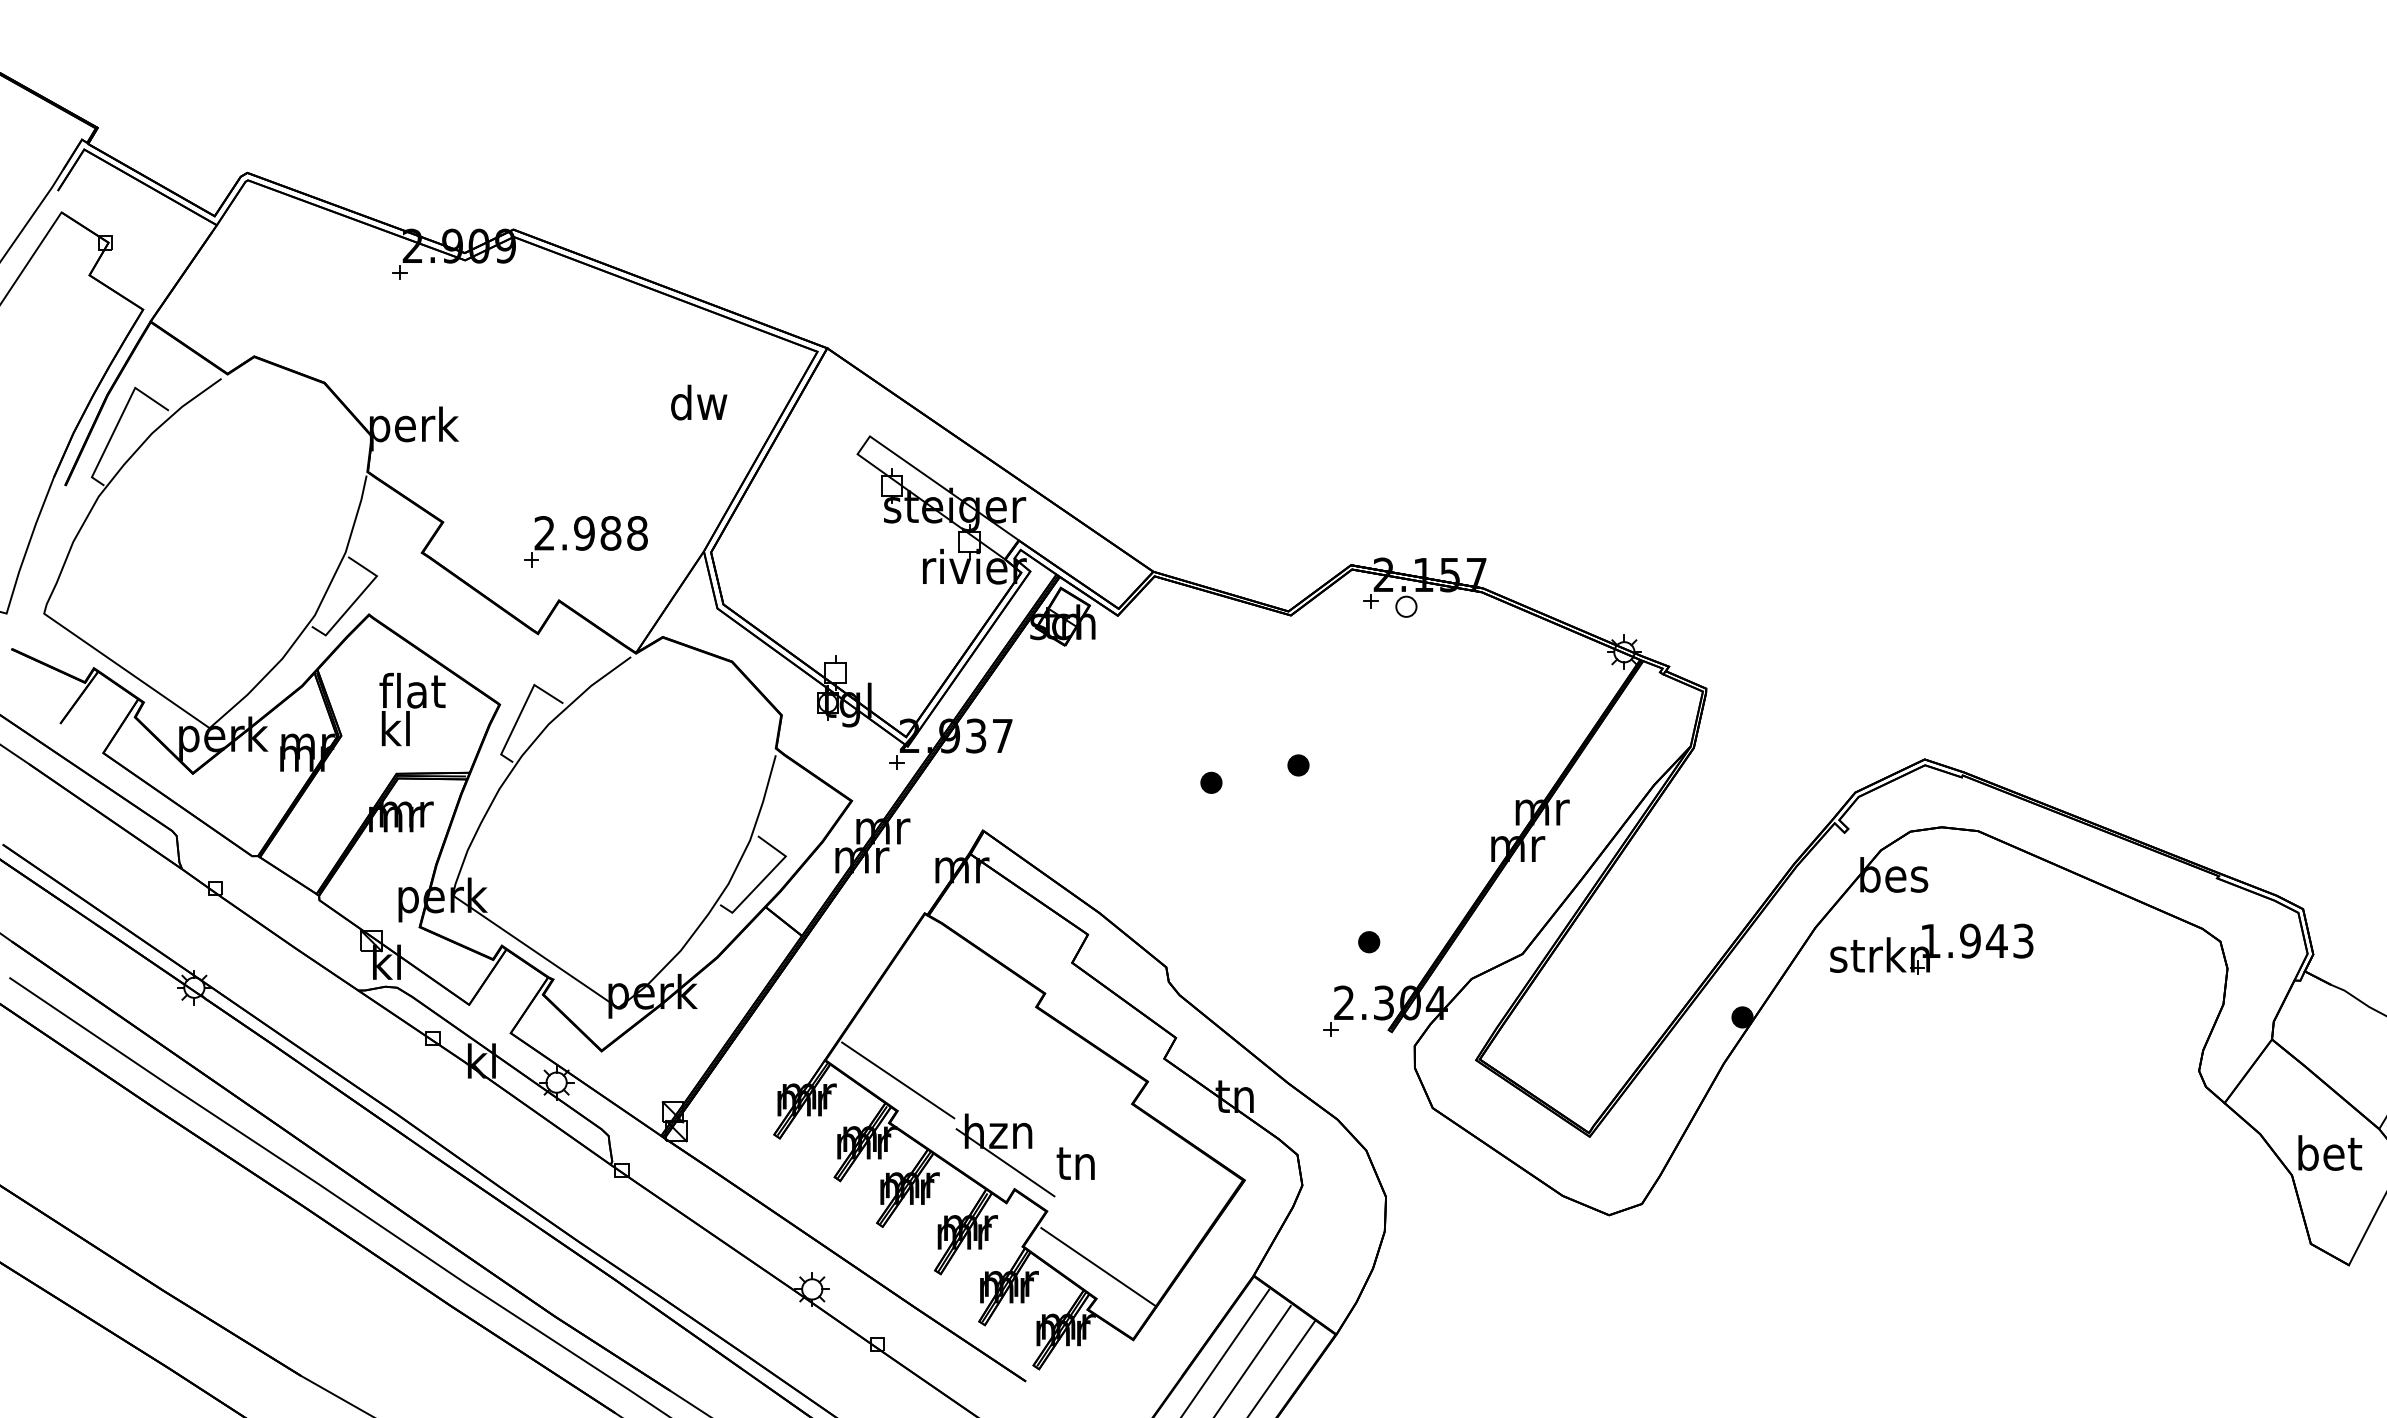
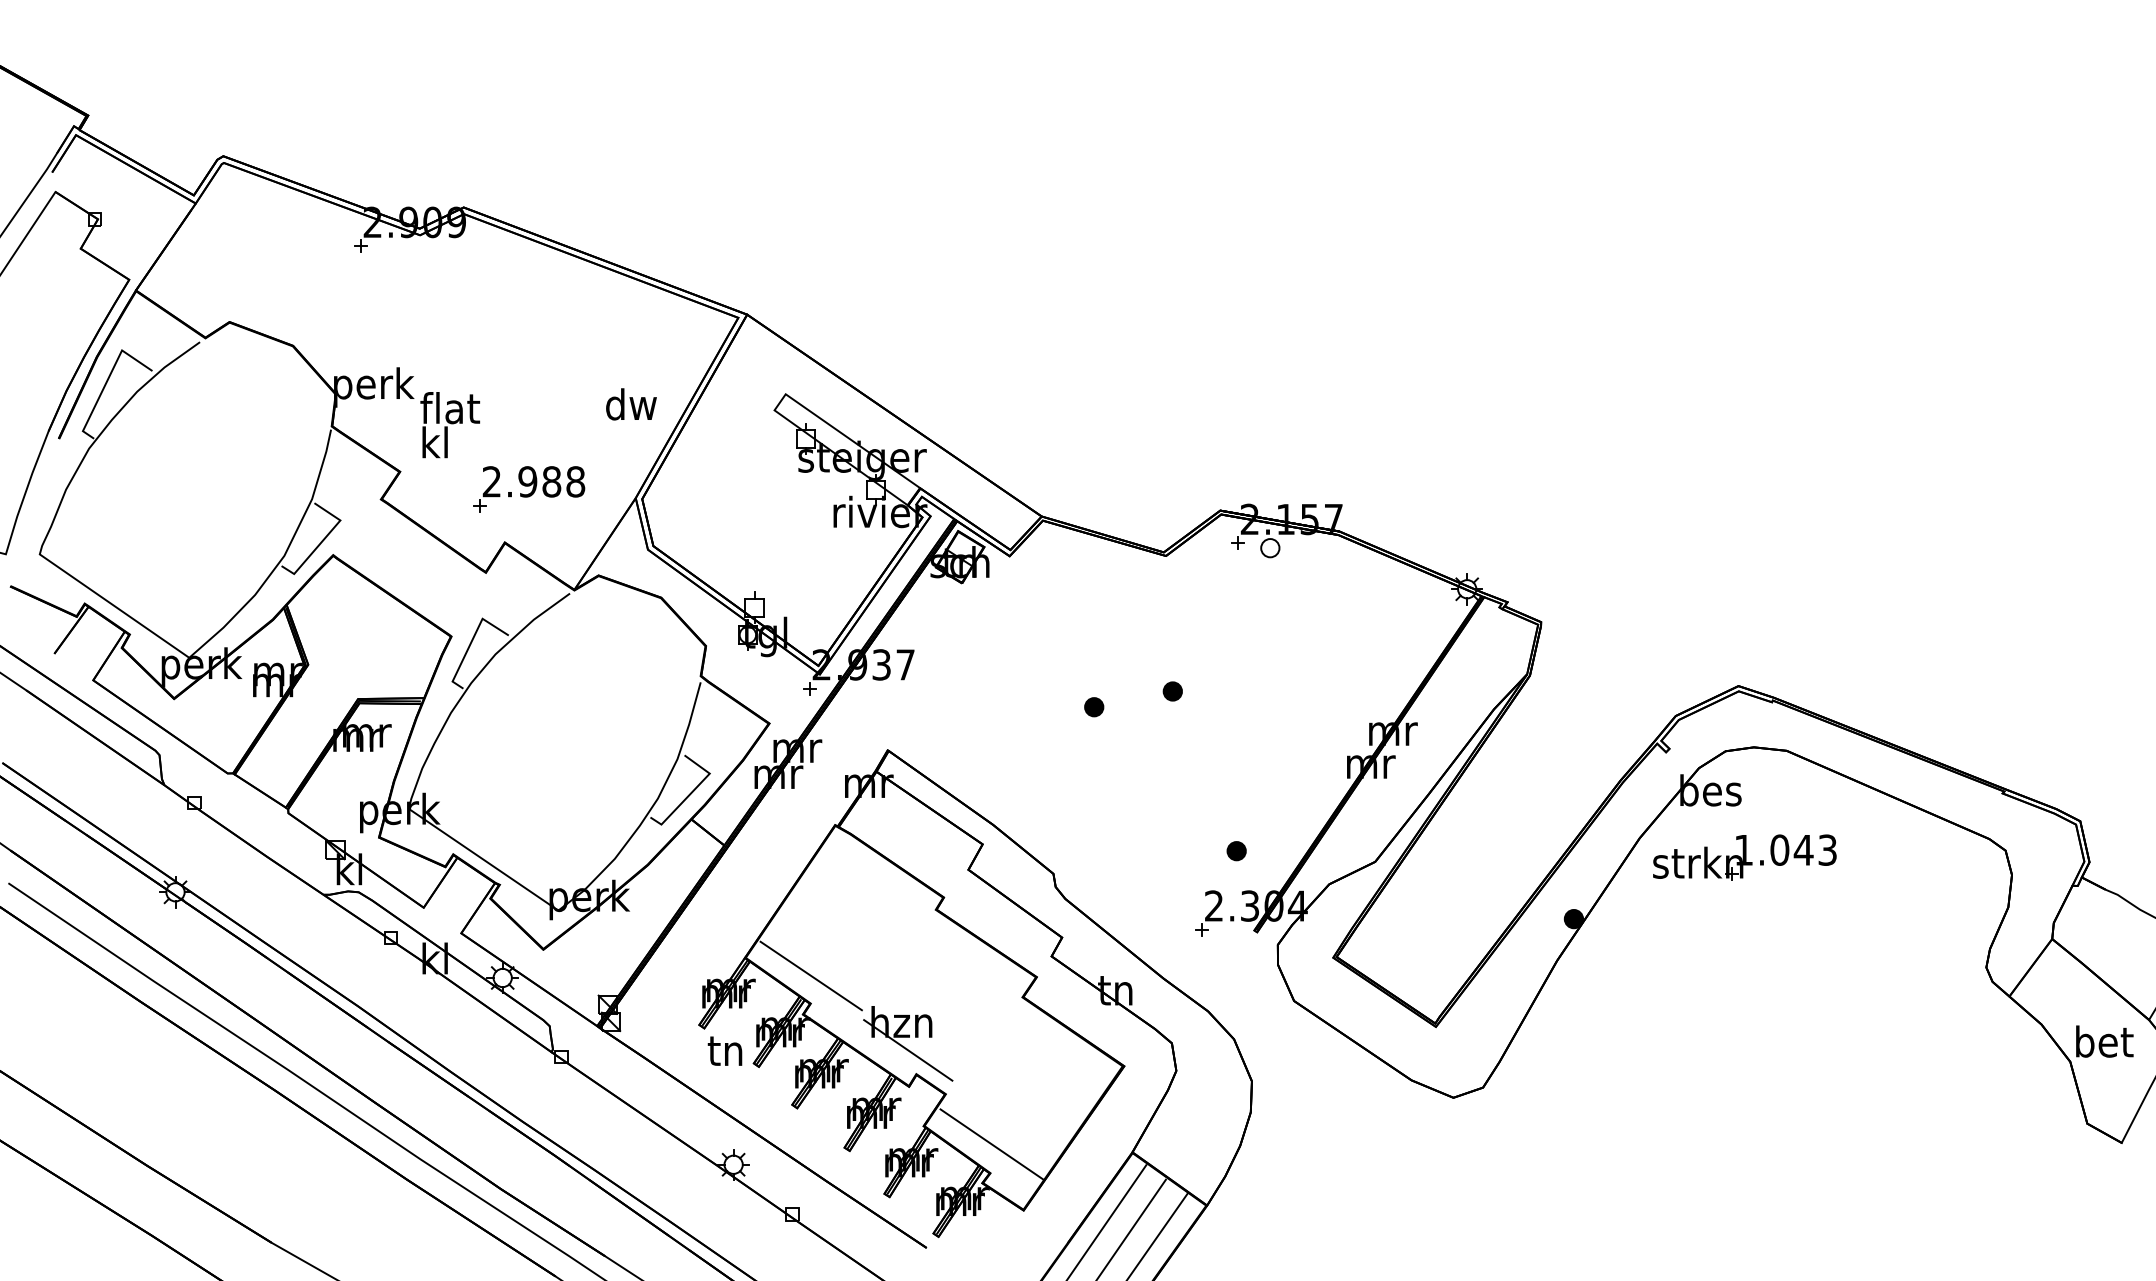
text: (699, 402) -> (631, 404), moved
text: (412, 709) -> (450, 425), moved
text: (1970, 940) -> (1779, 849), 1.943 -> 1.043
text: (1075, 1163) -> (724, 1051), moved

